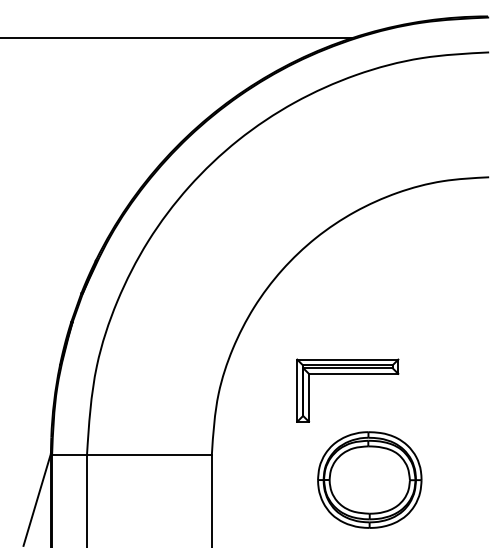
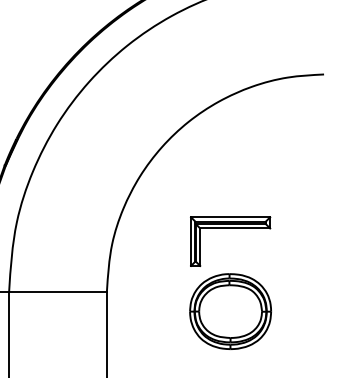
part: (347, 374) -> (230, 228), moved

